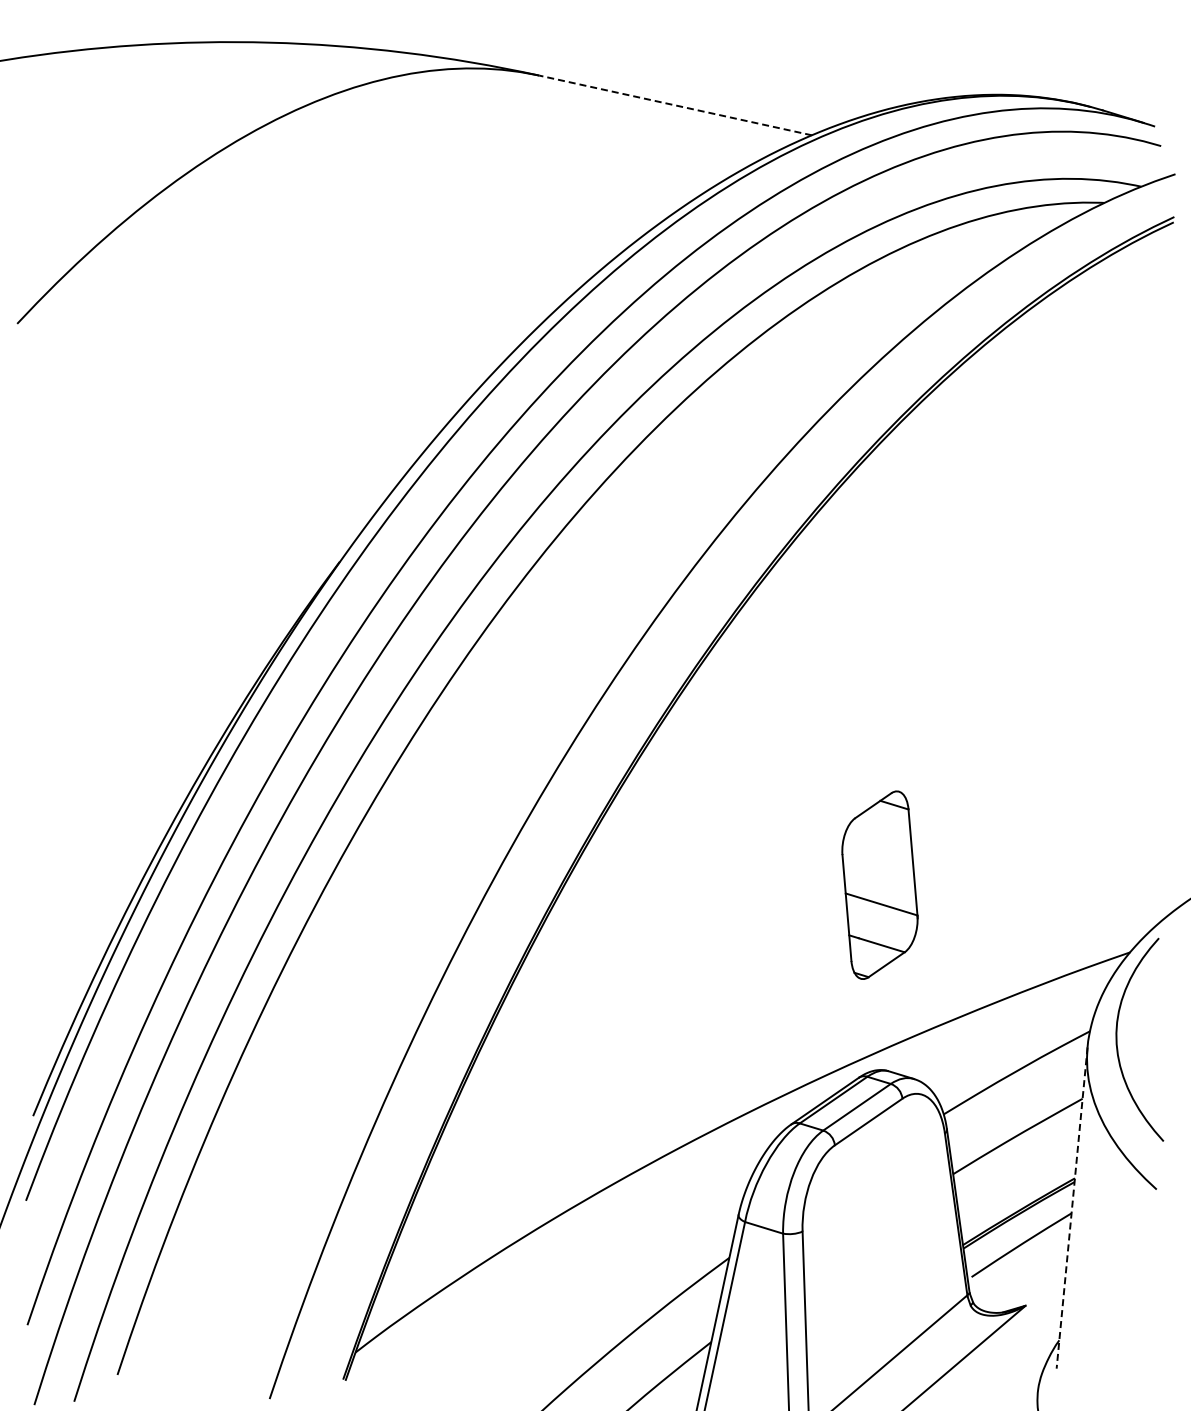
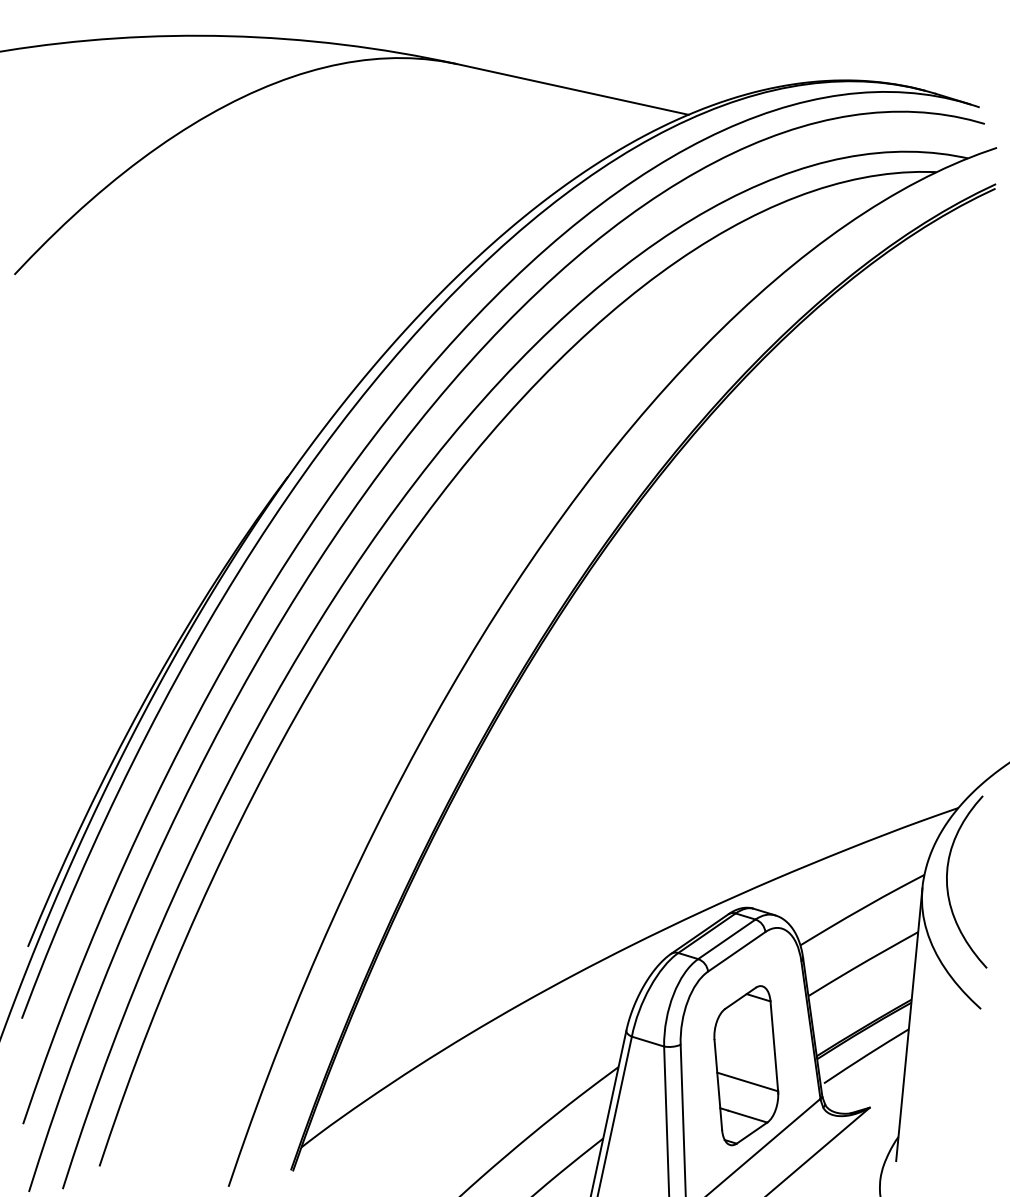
line: (675, 105) -> (572, 89), dashed -> solid
part: (879, 884) -> (745, 1065), moved
line: (1072, 1208) -> (909, 1025), dashed -> solid

